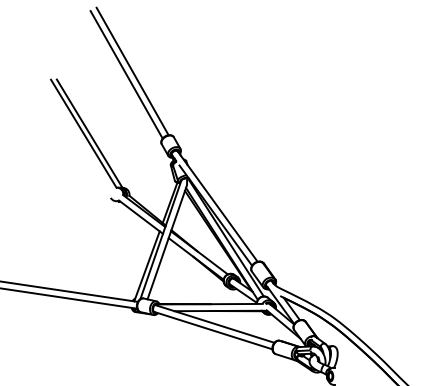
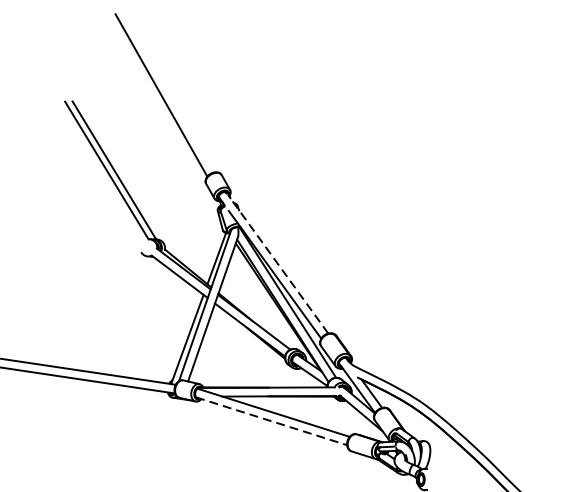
line: (132, 71) -> (168, 91), removed
line: (217, 206) -> (277, 263), solid -> dashed
line: (213, 330) -> (272, 421), solid -> dashed

